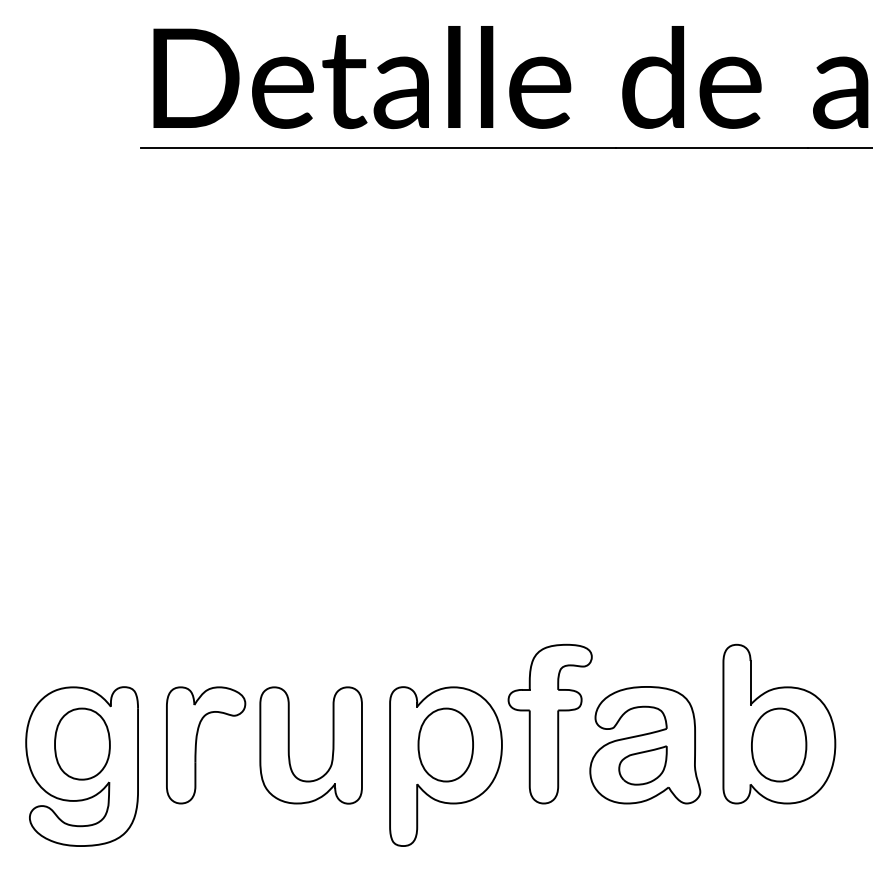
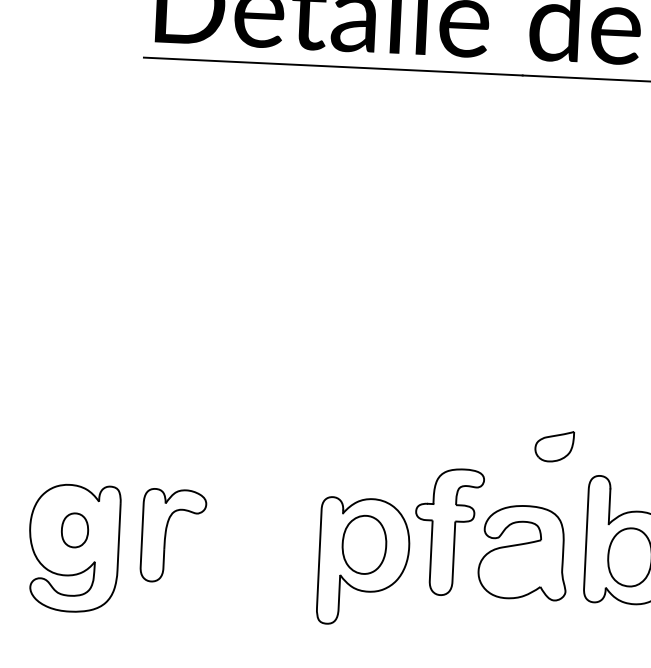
part: (82, 743) -> (75, 529), size x0.6
part: (289, 745) -> (239, 539), removed
part: (642, 765) -> (554, 446), moved

